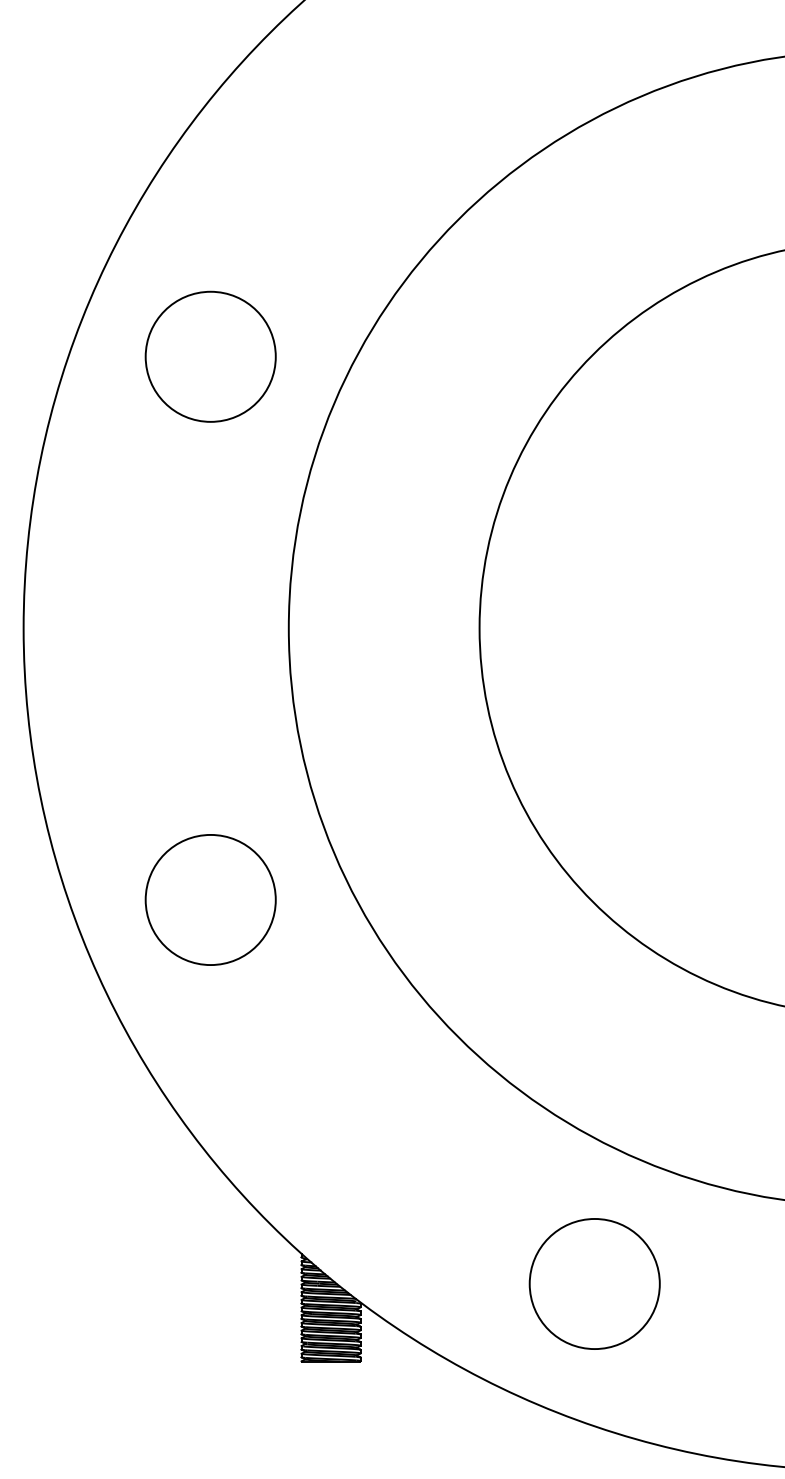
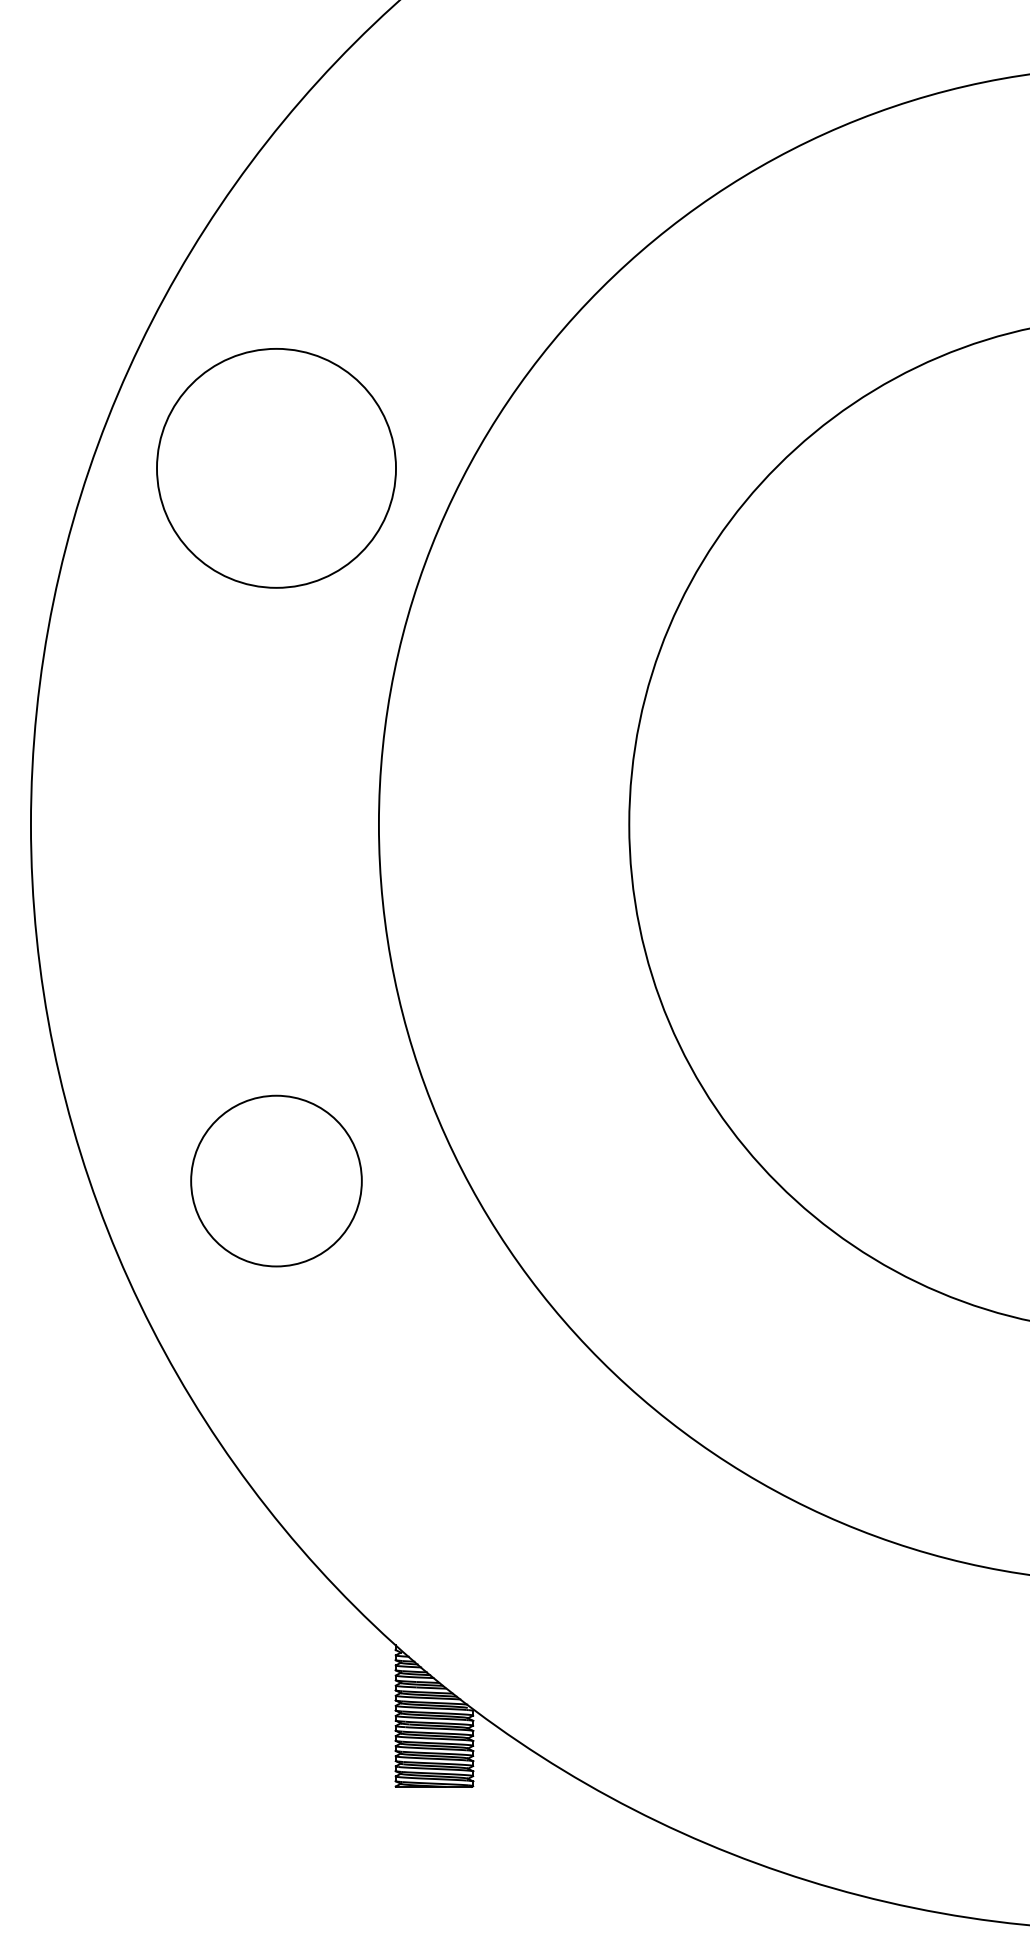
circle: (210, 356) -> (276, 467), size x1.4
circle: (594, 1283) -> (780, 1684), removed

